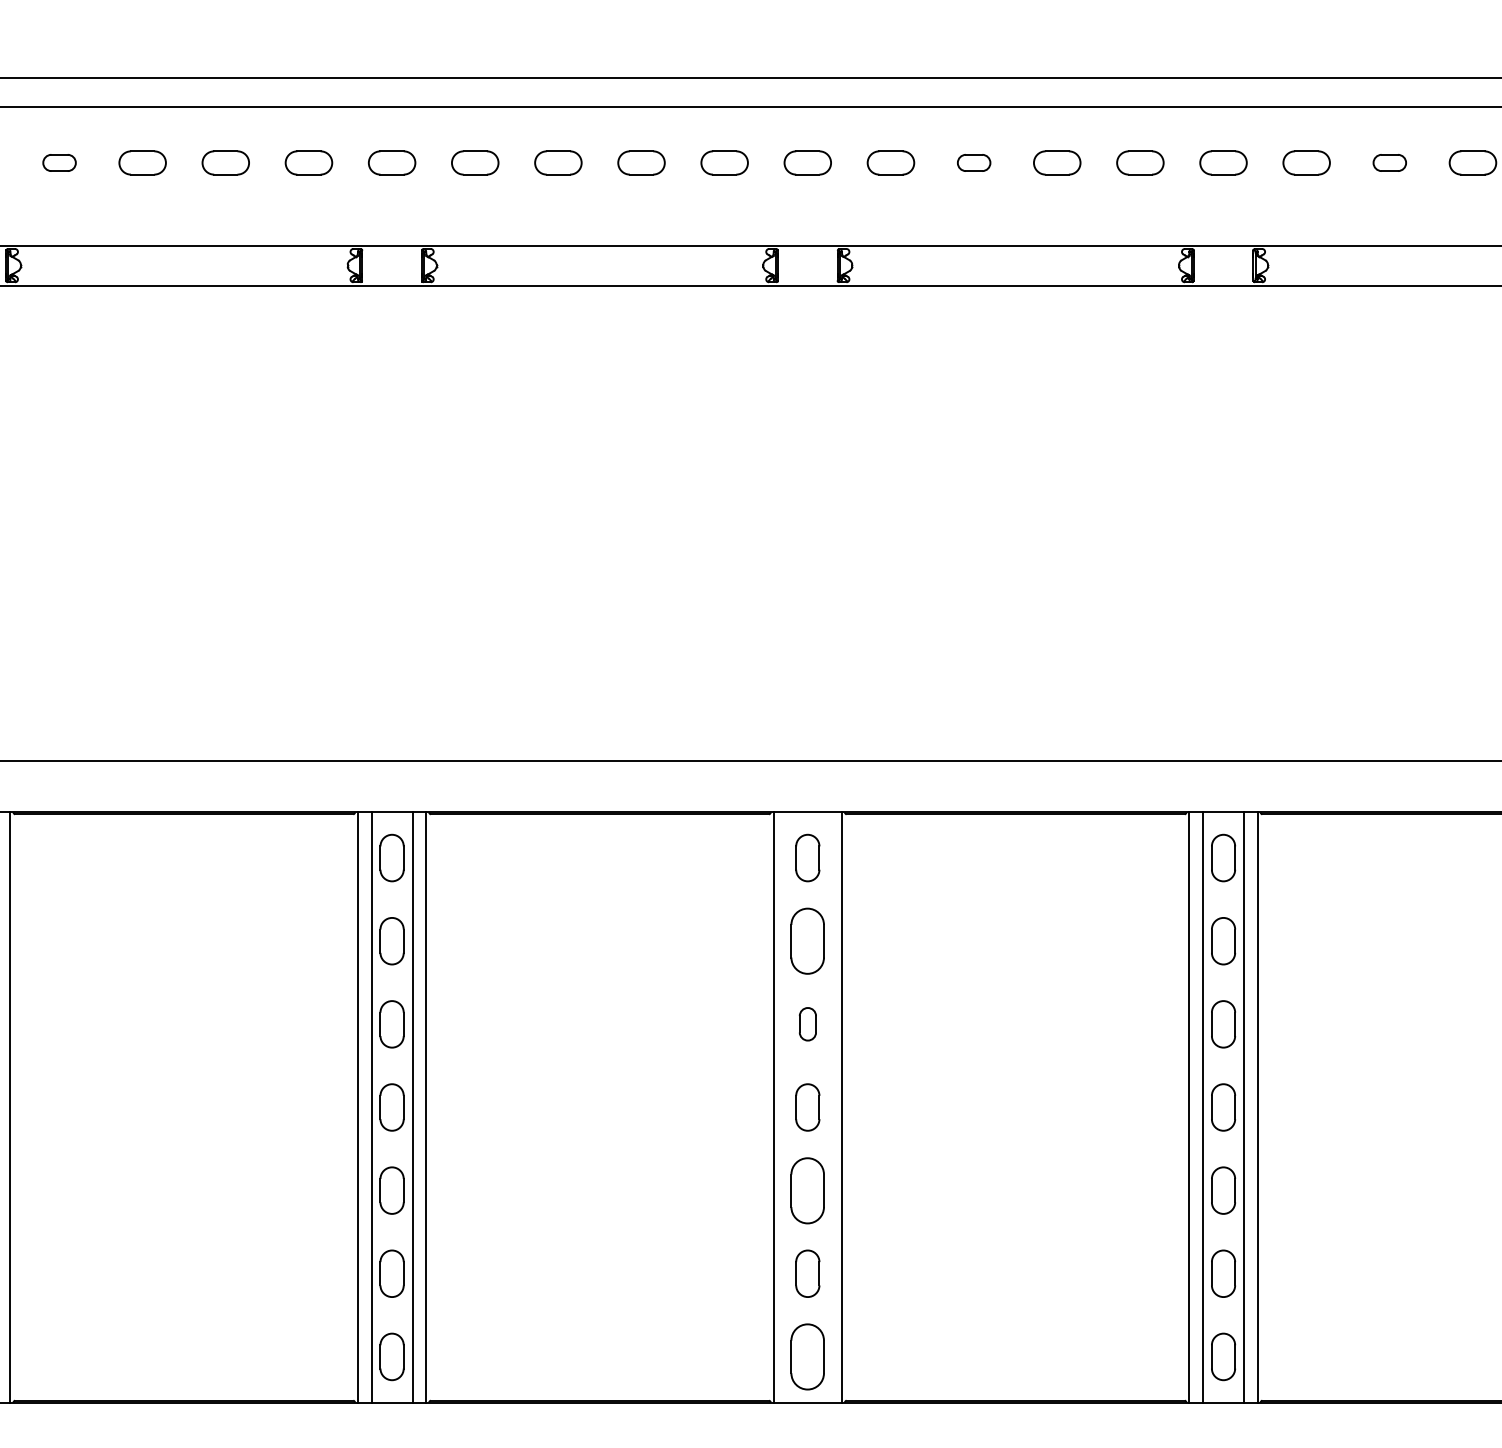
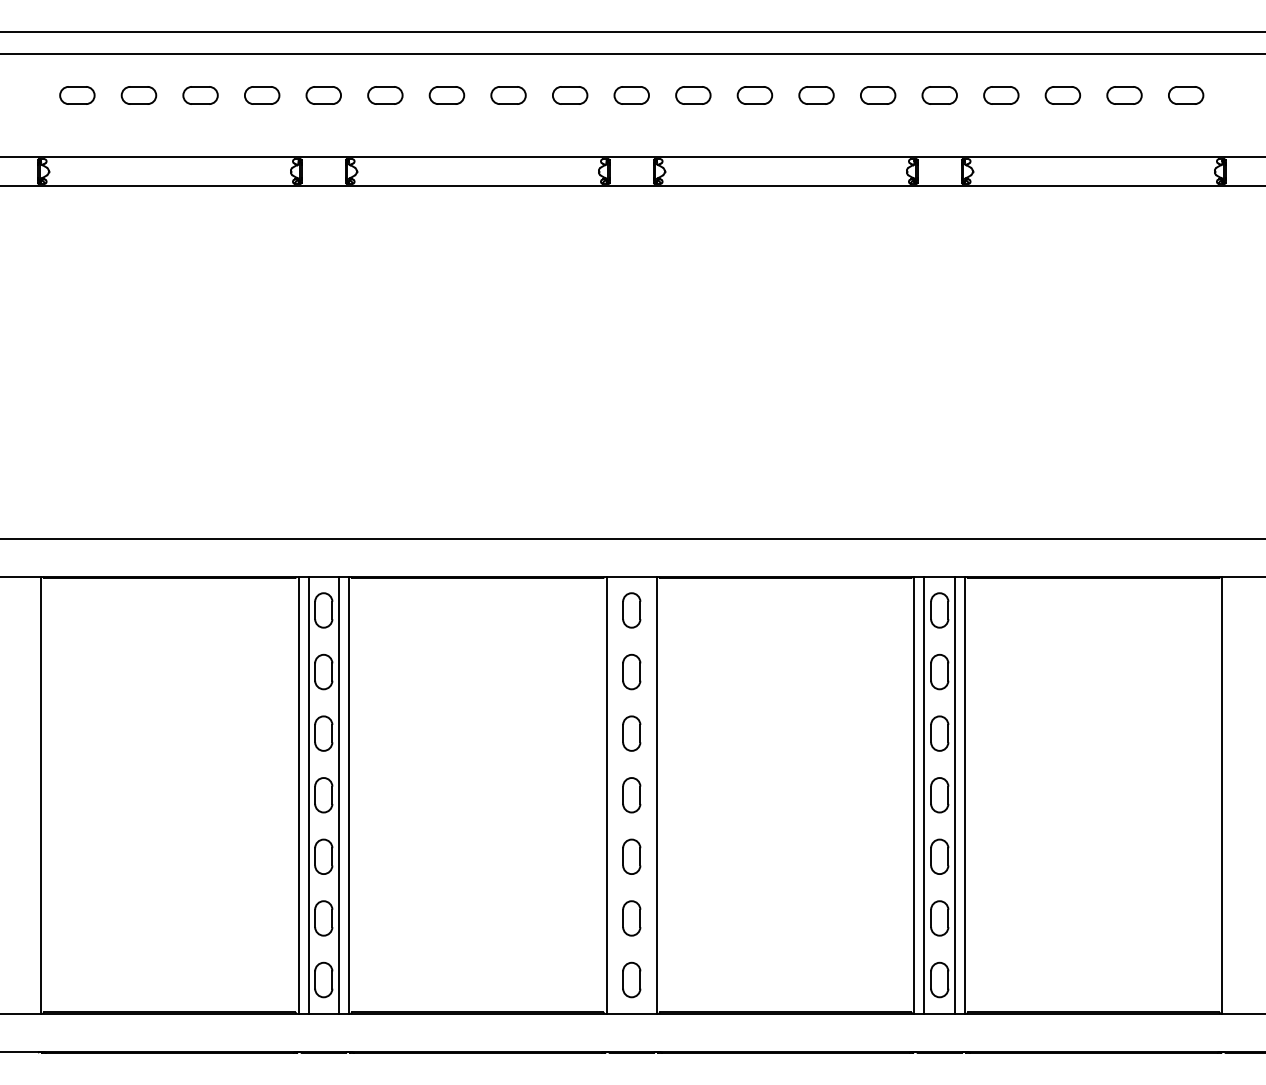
part: (59, 162) -> (77, 95), size x1.43
part: (973, 162) -> (754, 95), size x1.43
part: (1389, 162) -> (1062, 95), size x1.43
part: (807, 940) -> (631, 671), size x0.71
part: (807, 1024) -> (631, 733), size x1.43
part: (807, 1190) -> (631, 856), size x0.71
part: (807, 1356) -> (631, 979), size x0.71

